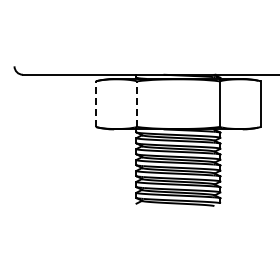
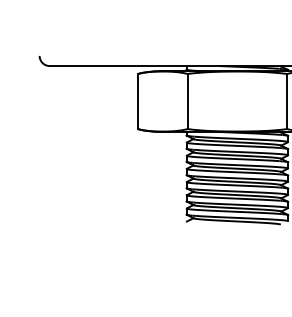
line: (95, 104) -> (137, 101), dashed -> solid
line: (137, 104) -> (188, 101), dashed -> solid

